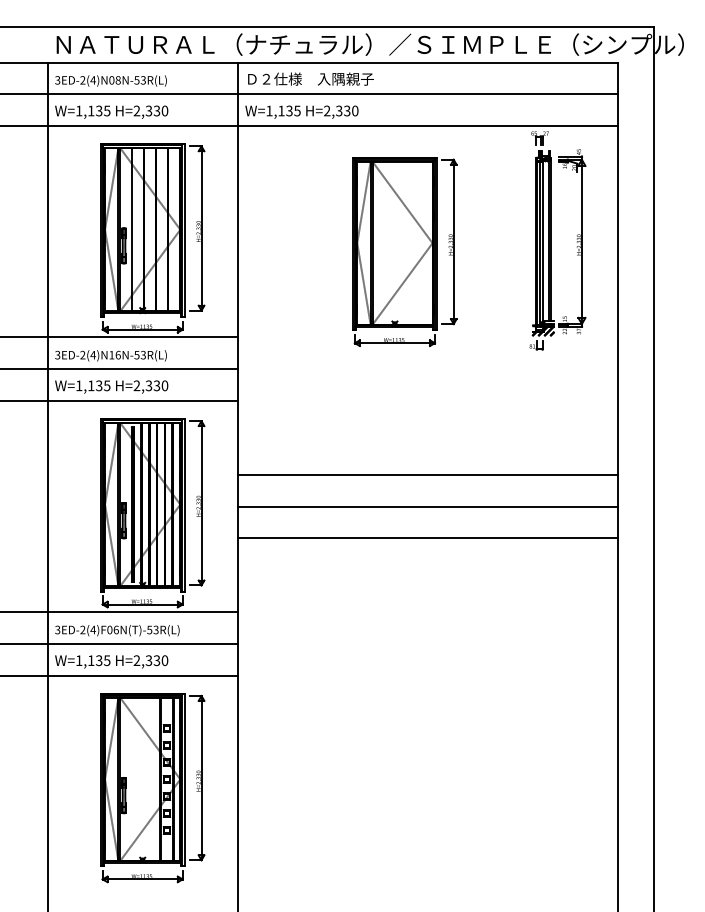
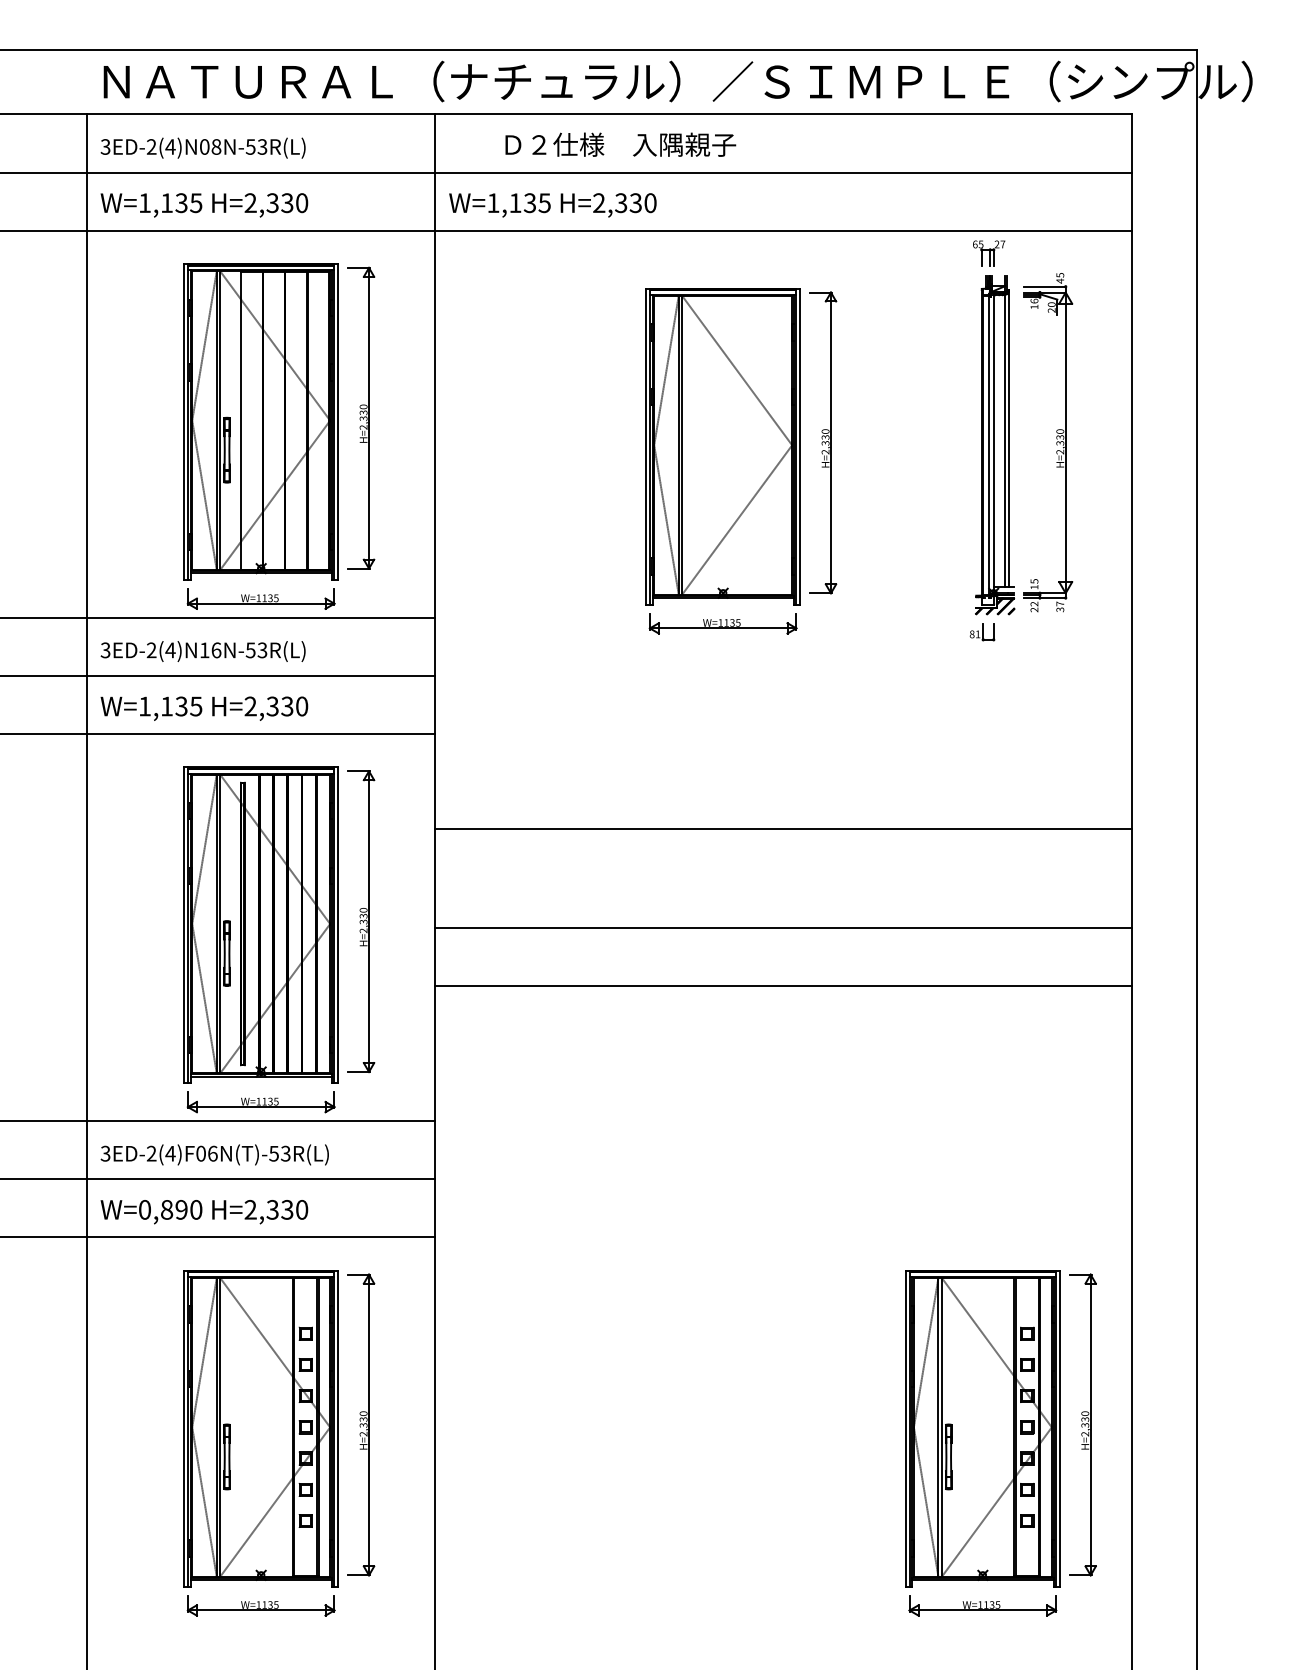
text: (310, 78) -> (619, 143), moved
line: (427, 474) -> (782, 828), moved
text: (93, 660) -> (171, 1209), W=1,135 -> W=0,890
part: (546, 788) -> (1000, 1444), added

